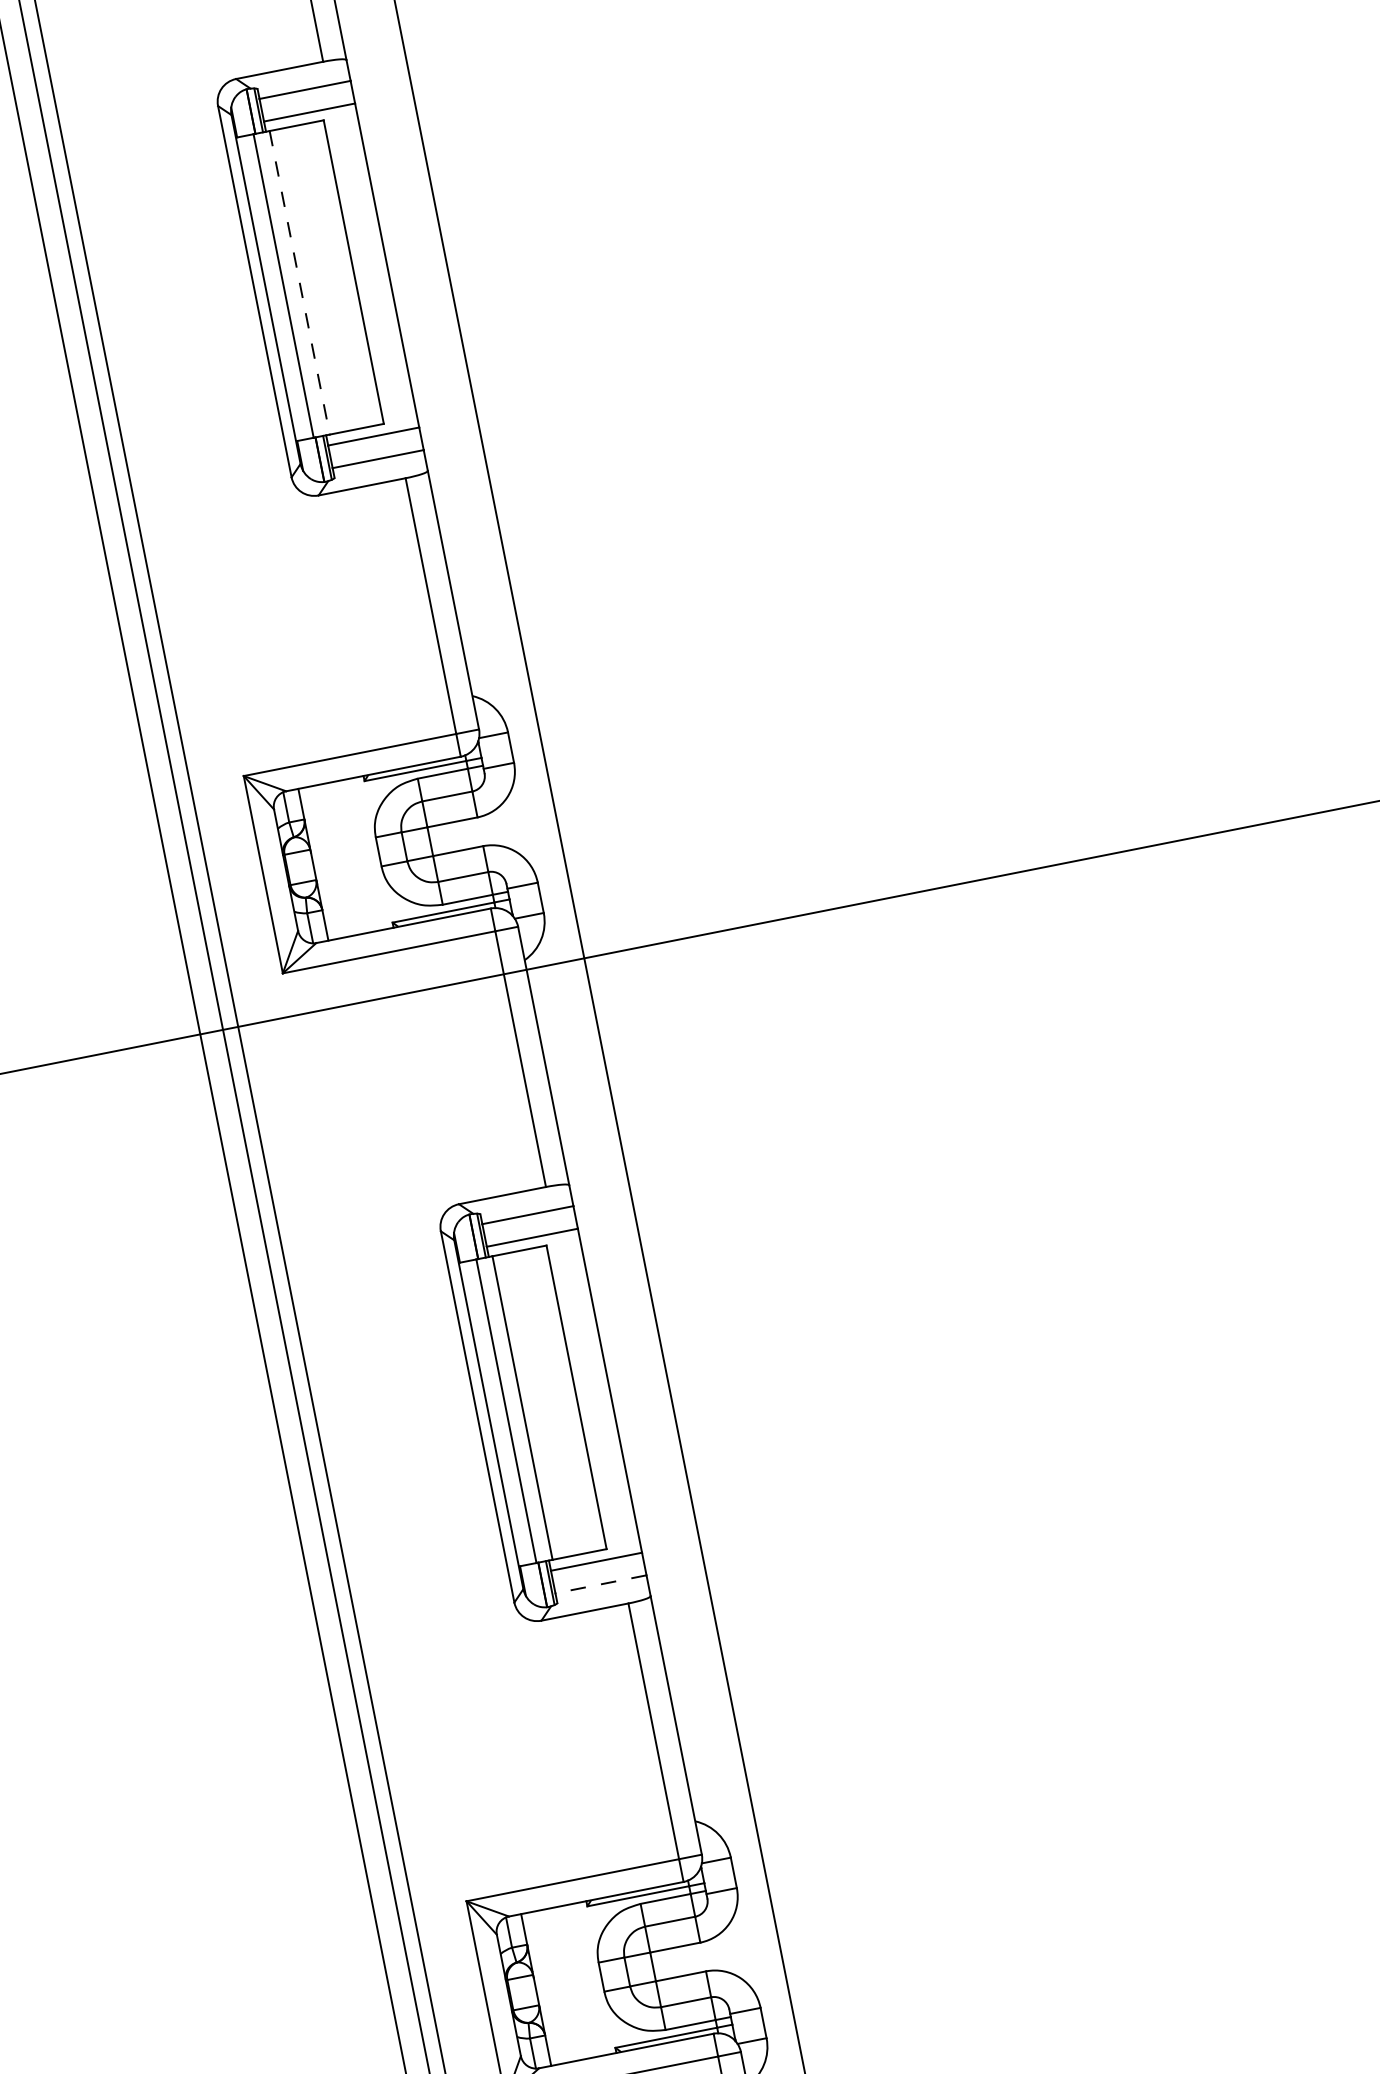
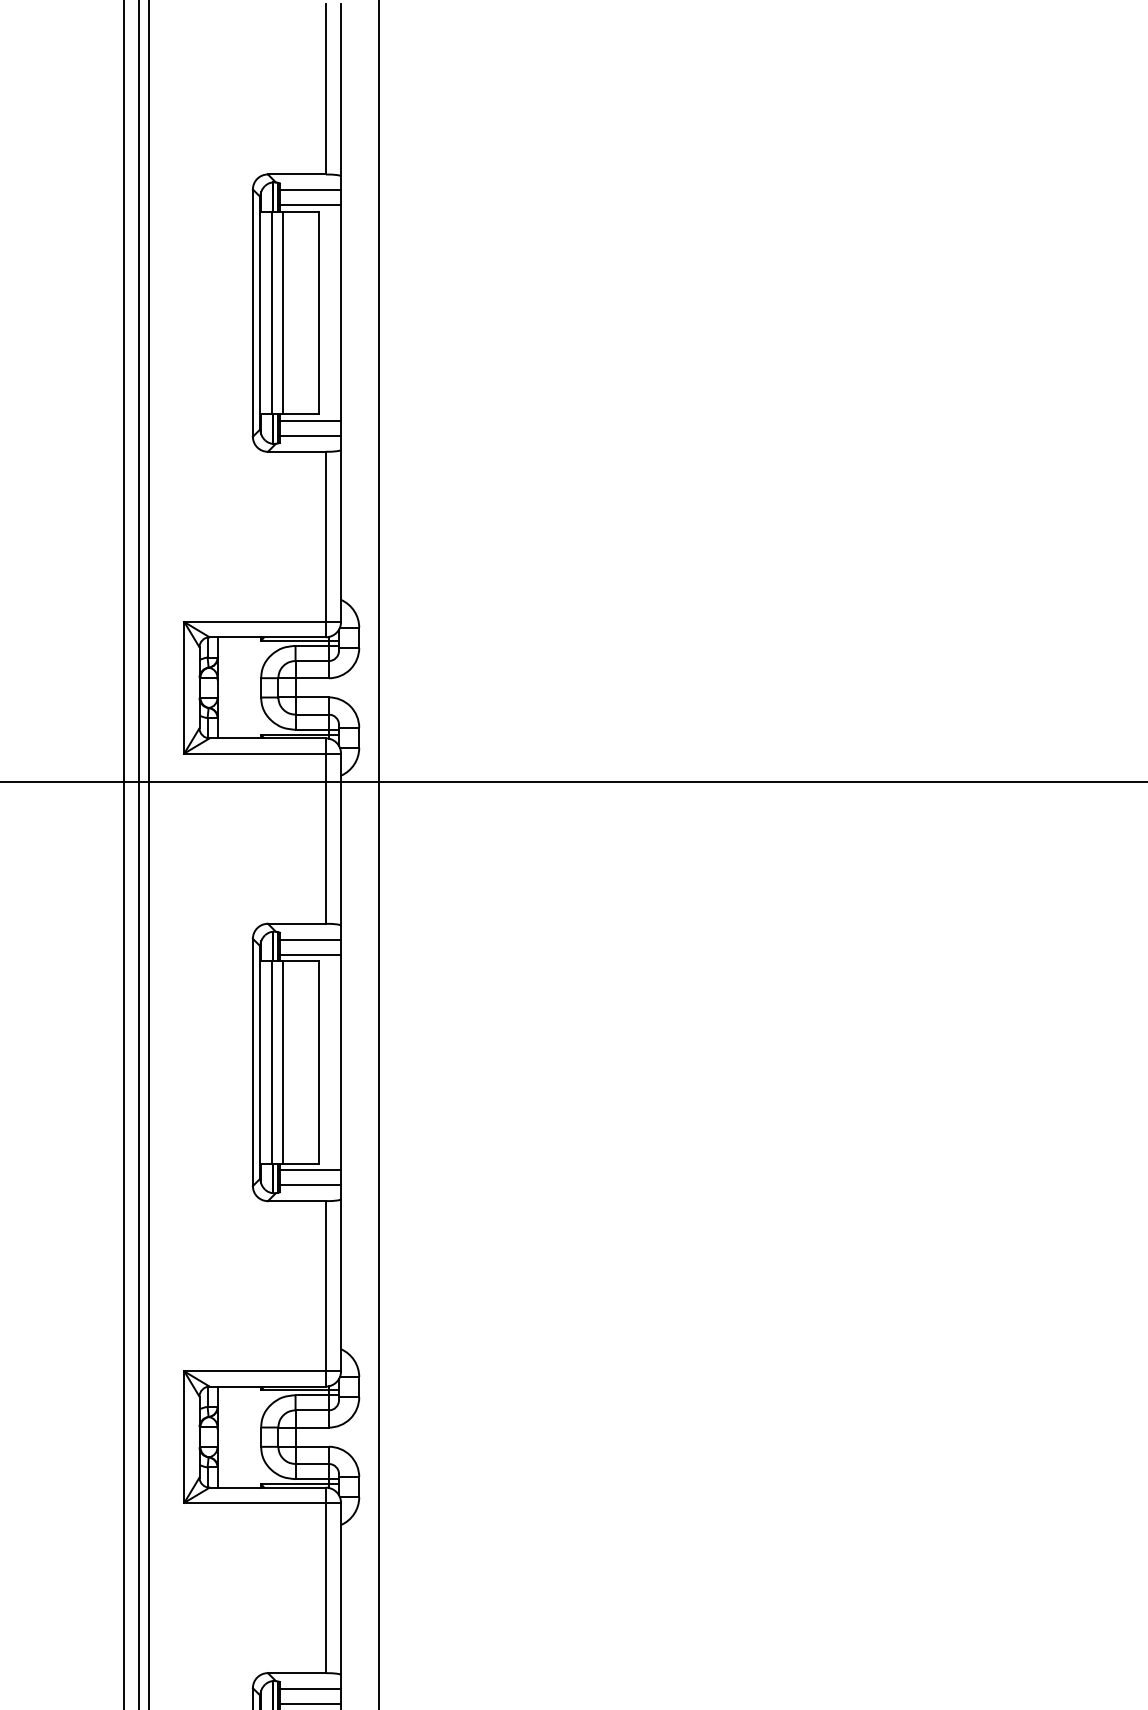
line: (299, 283) -> (282, 313), dashed -> solid
line: (600, 1584) -> (310, 1185), dashed -> solid

